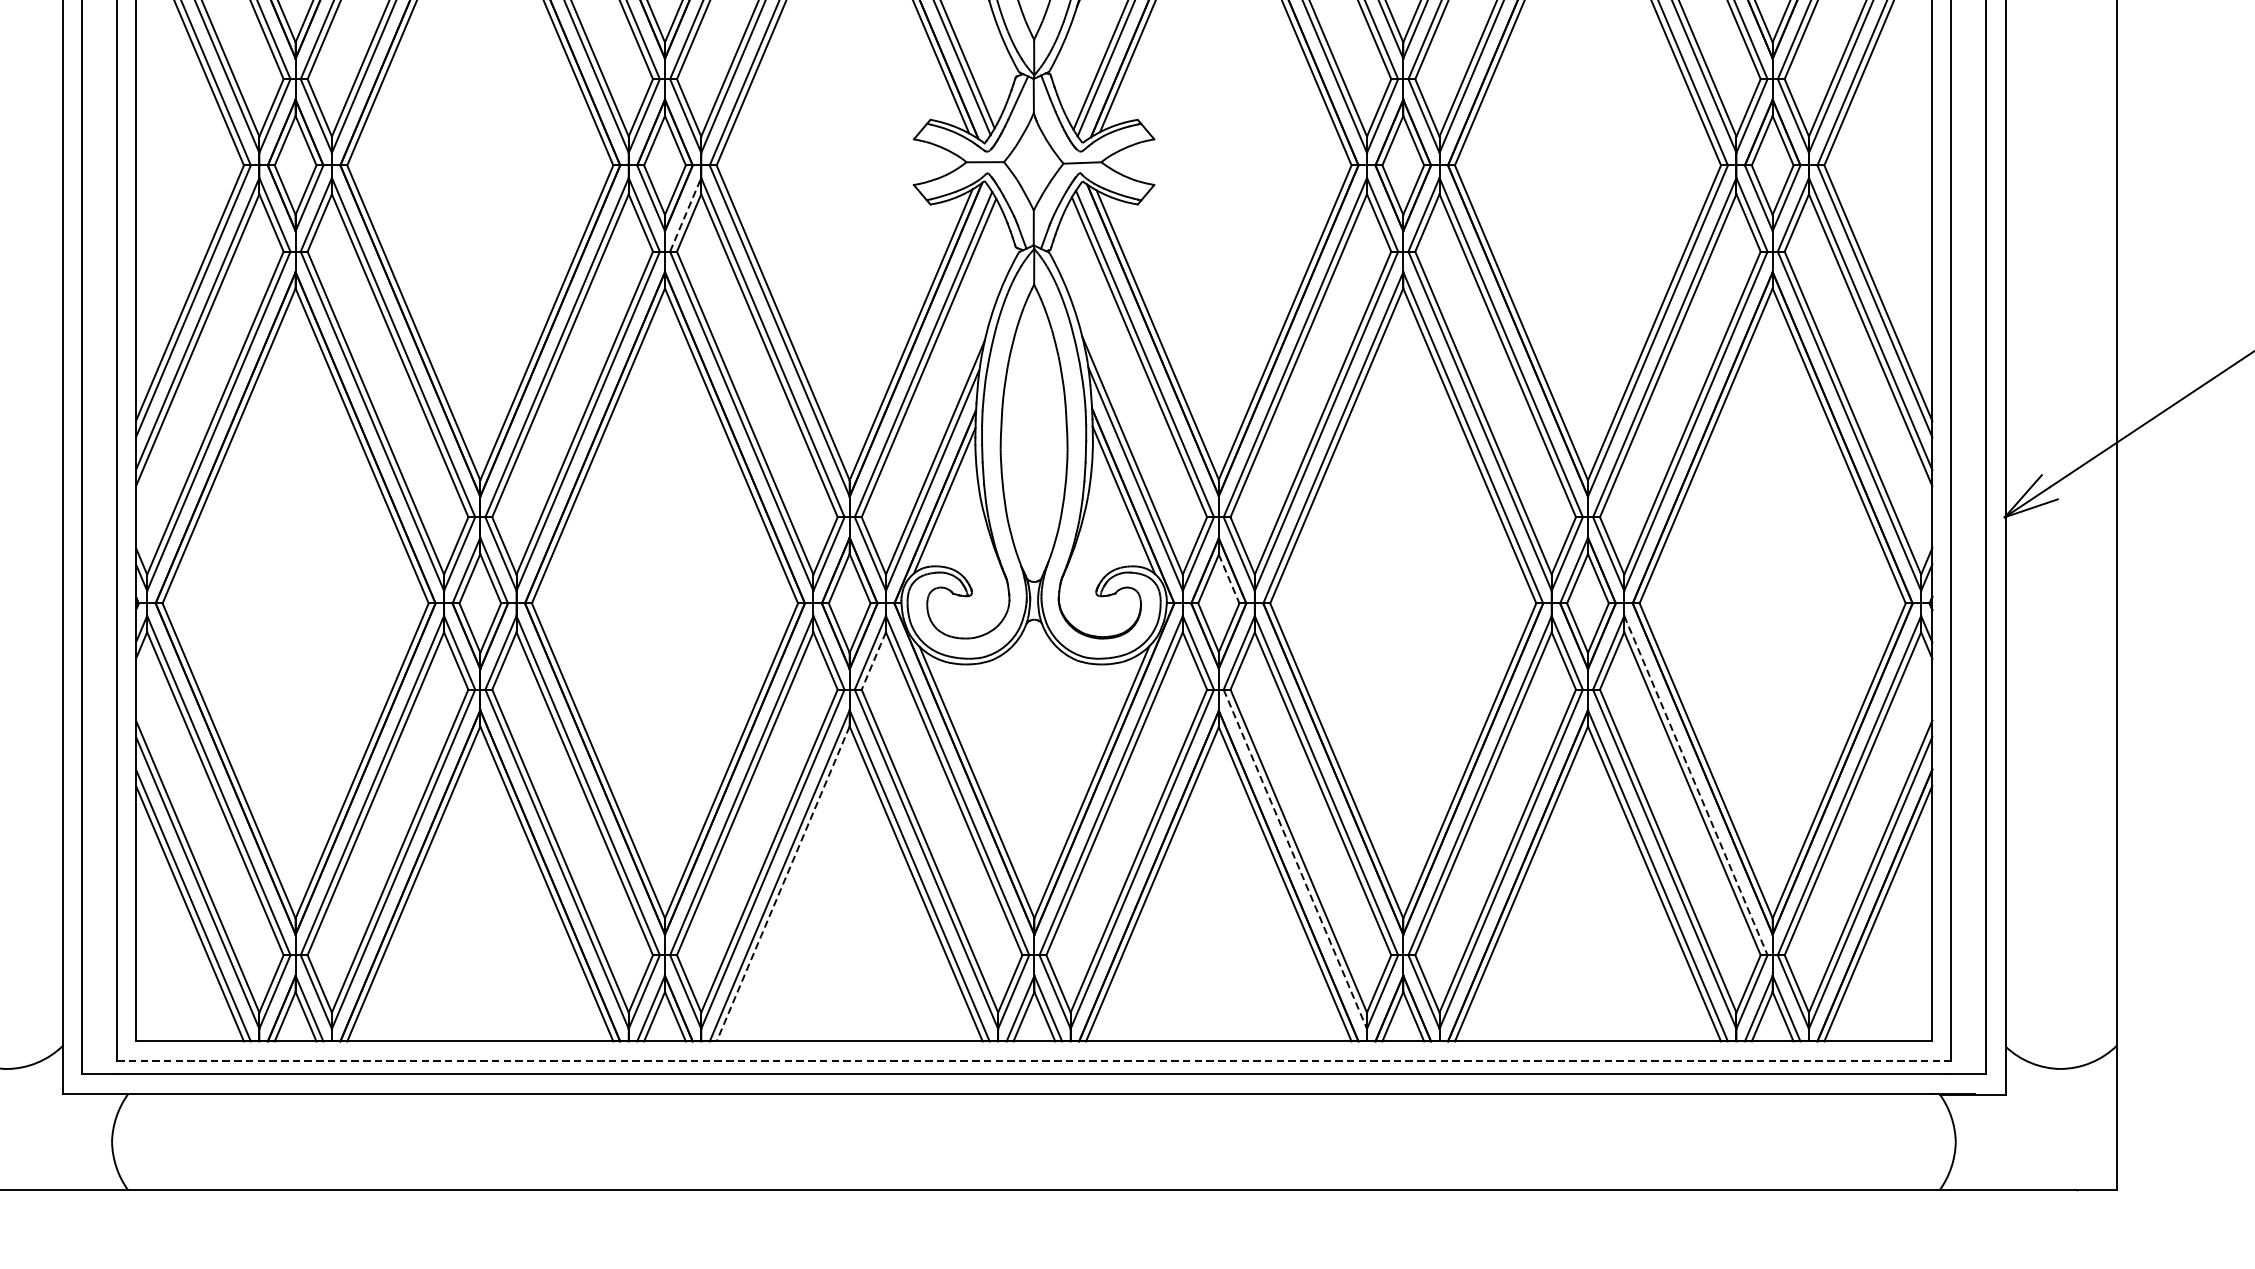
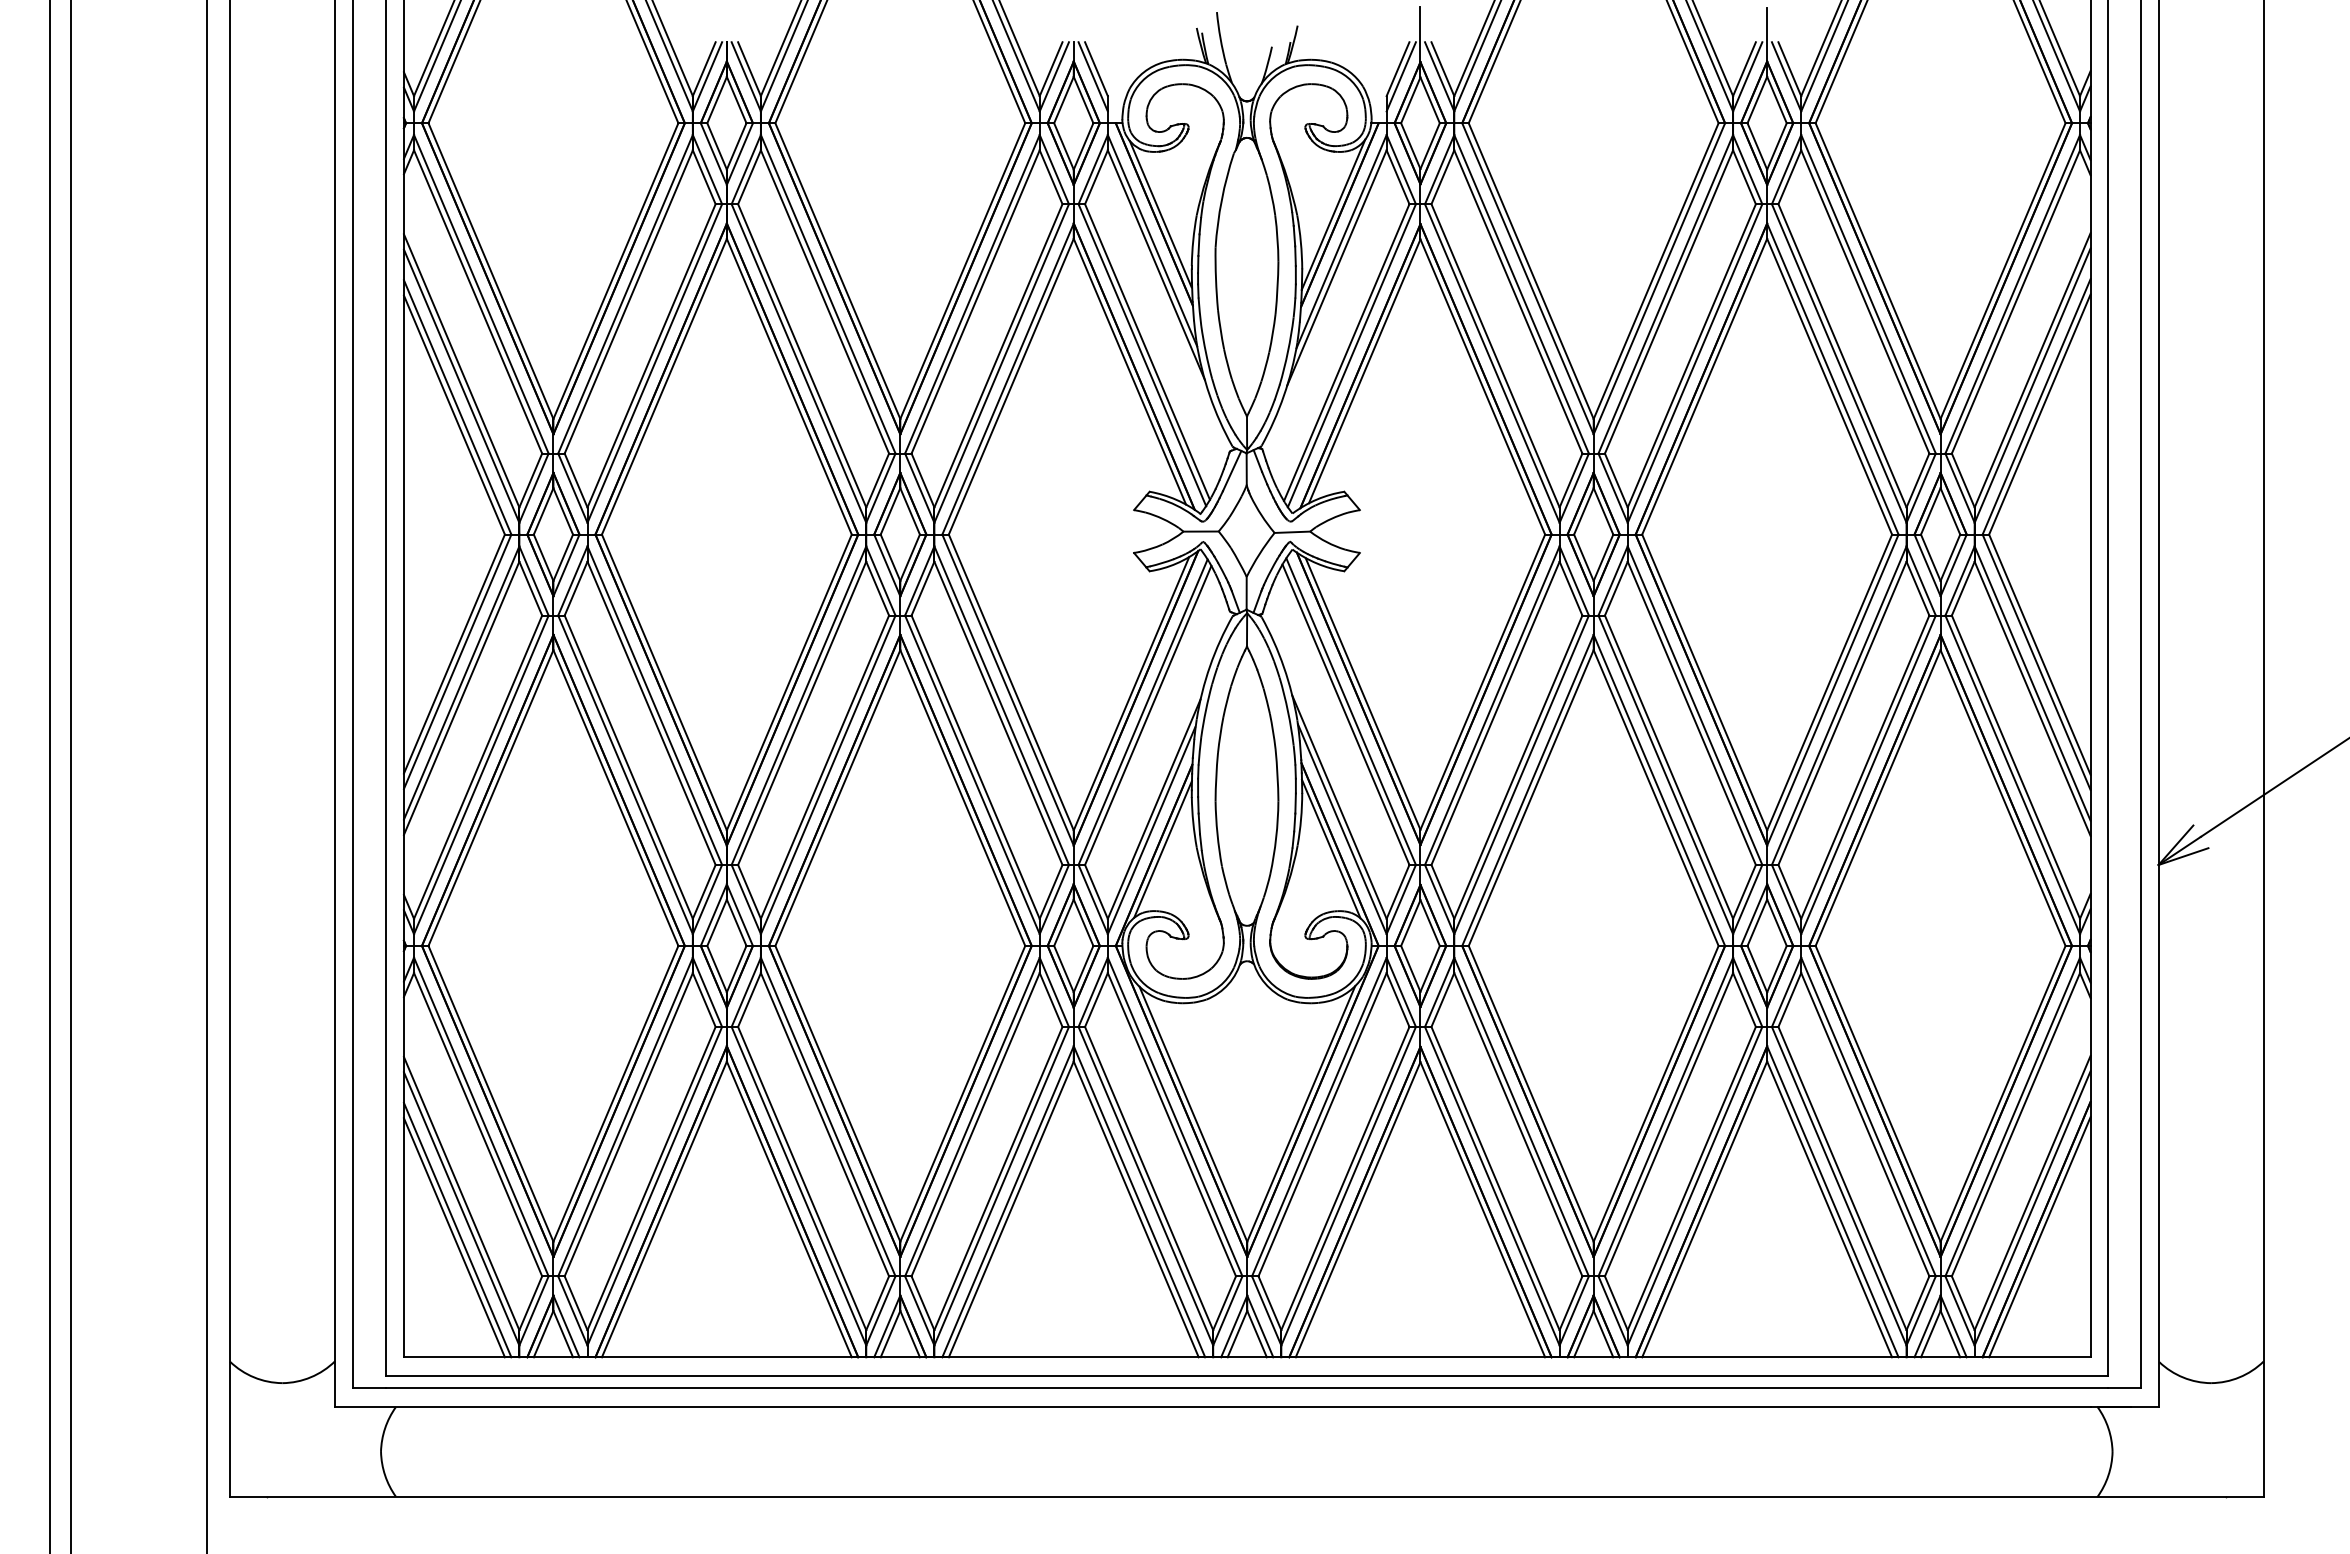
line: (685, 214) -> (919, 580), dashed -> solid
line: (1229, 579) -> (1430, 923), dashed -> solid
line: (873, 661) -> (1096, 1000), dashed -> solid
line: (1695, 786) -> (1868, 1117), dashed -> solid
line: (1295, 859) -> (1492, 1186), dashed -> solid
line: (783, 884) -> (1011, 1209), dashed -> solid
line: (1034, 1060) -> (1247, 1375), dashed -> solid

